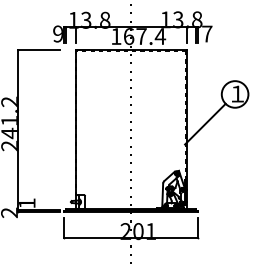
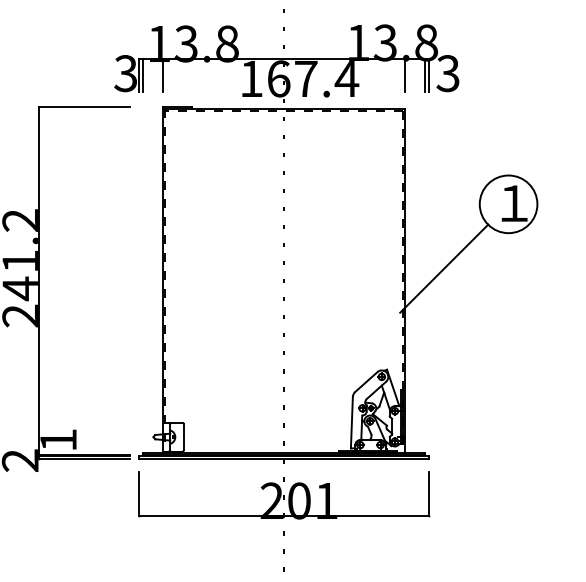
text: (57, 33) -> (124, 72), 9 -> 3
text: (206, 33) -> (446, 72), 7 -> 3

